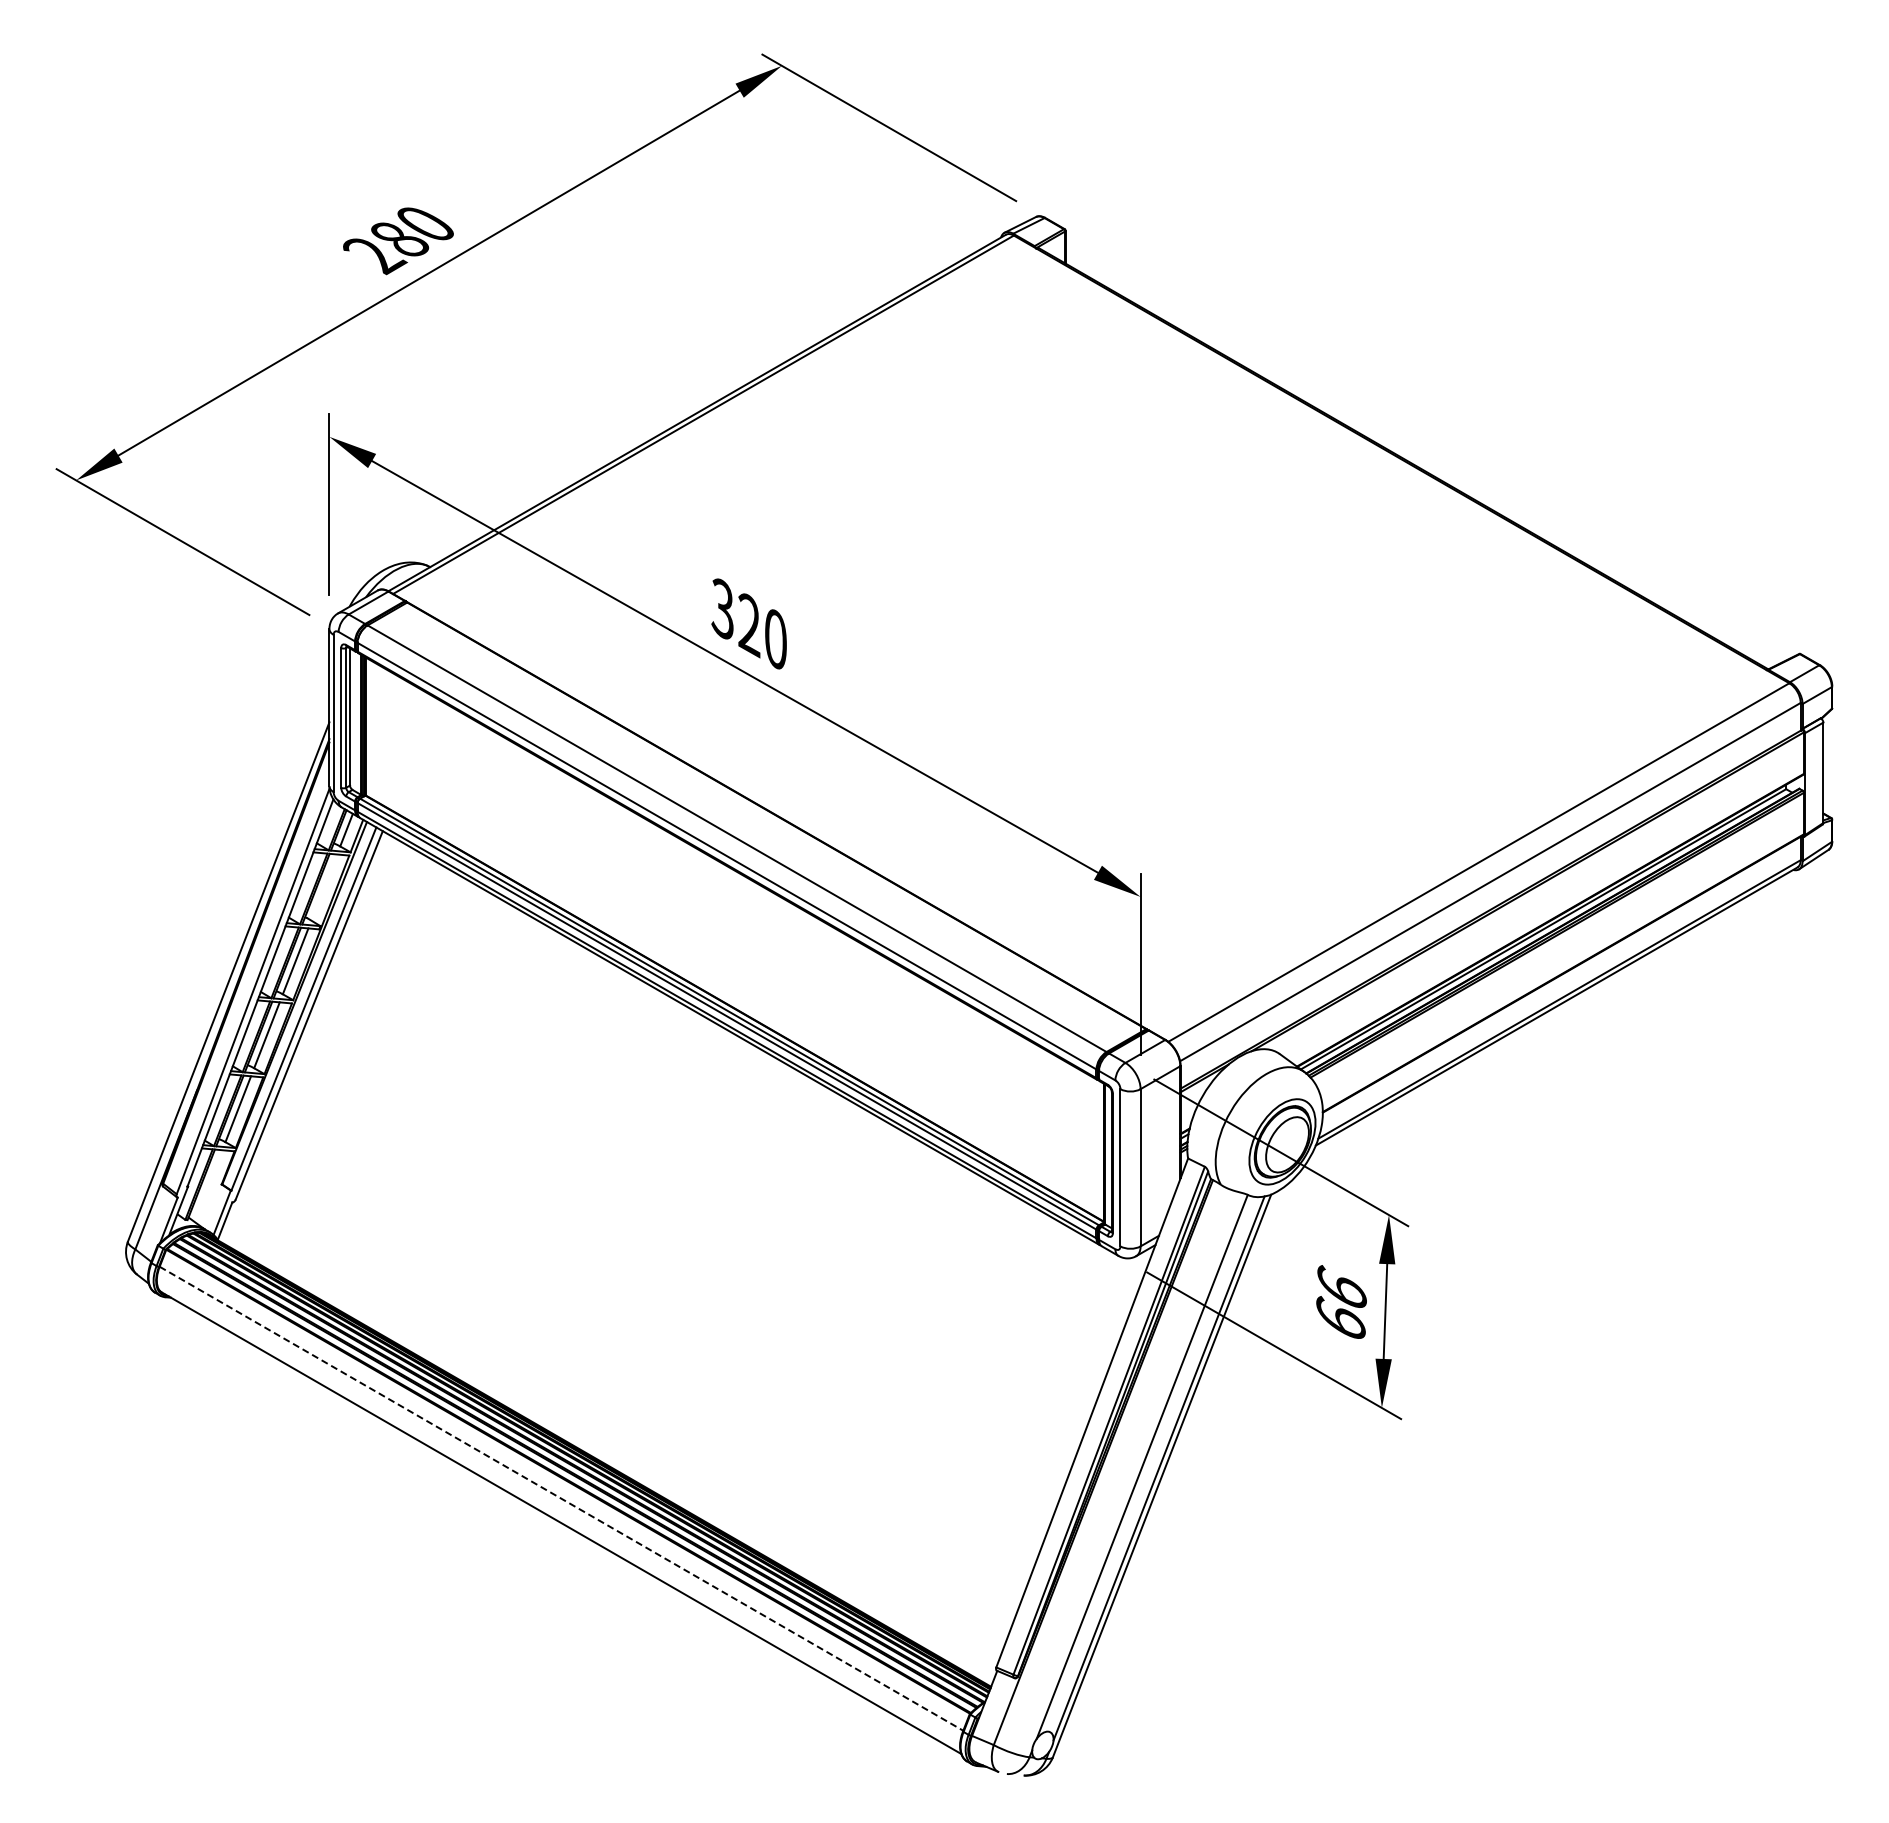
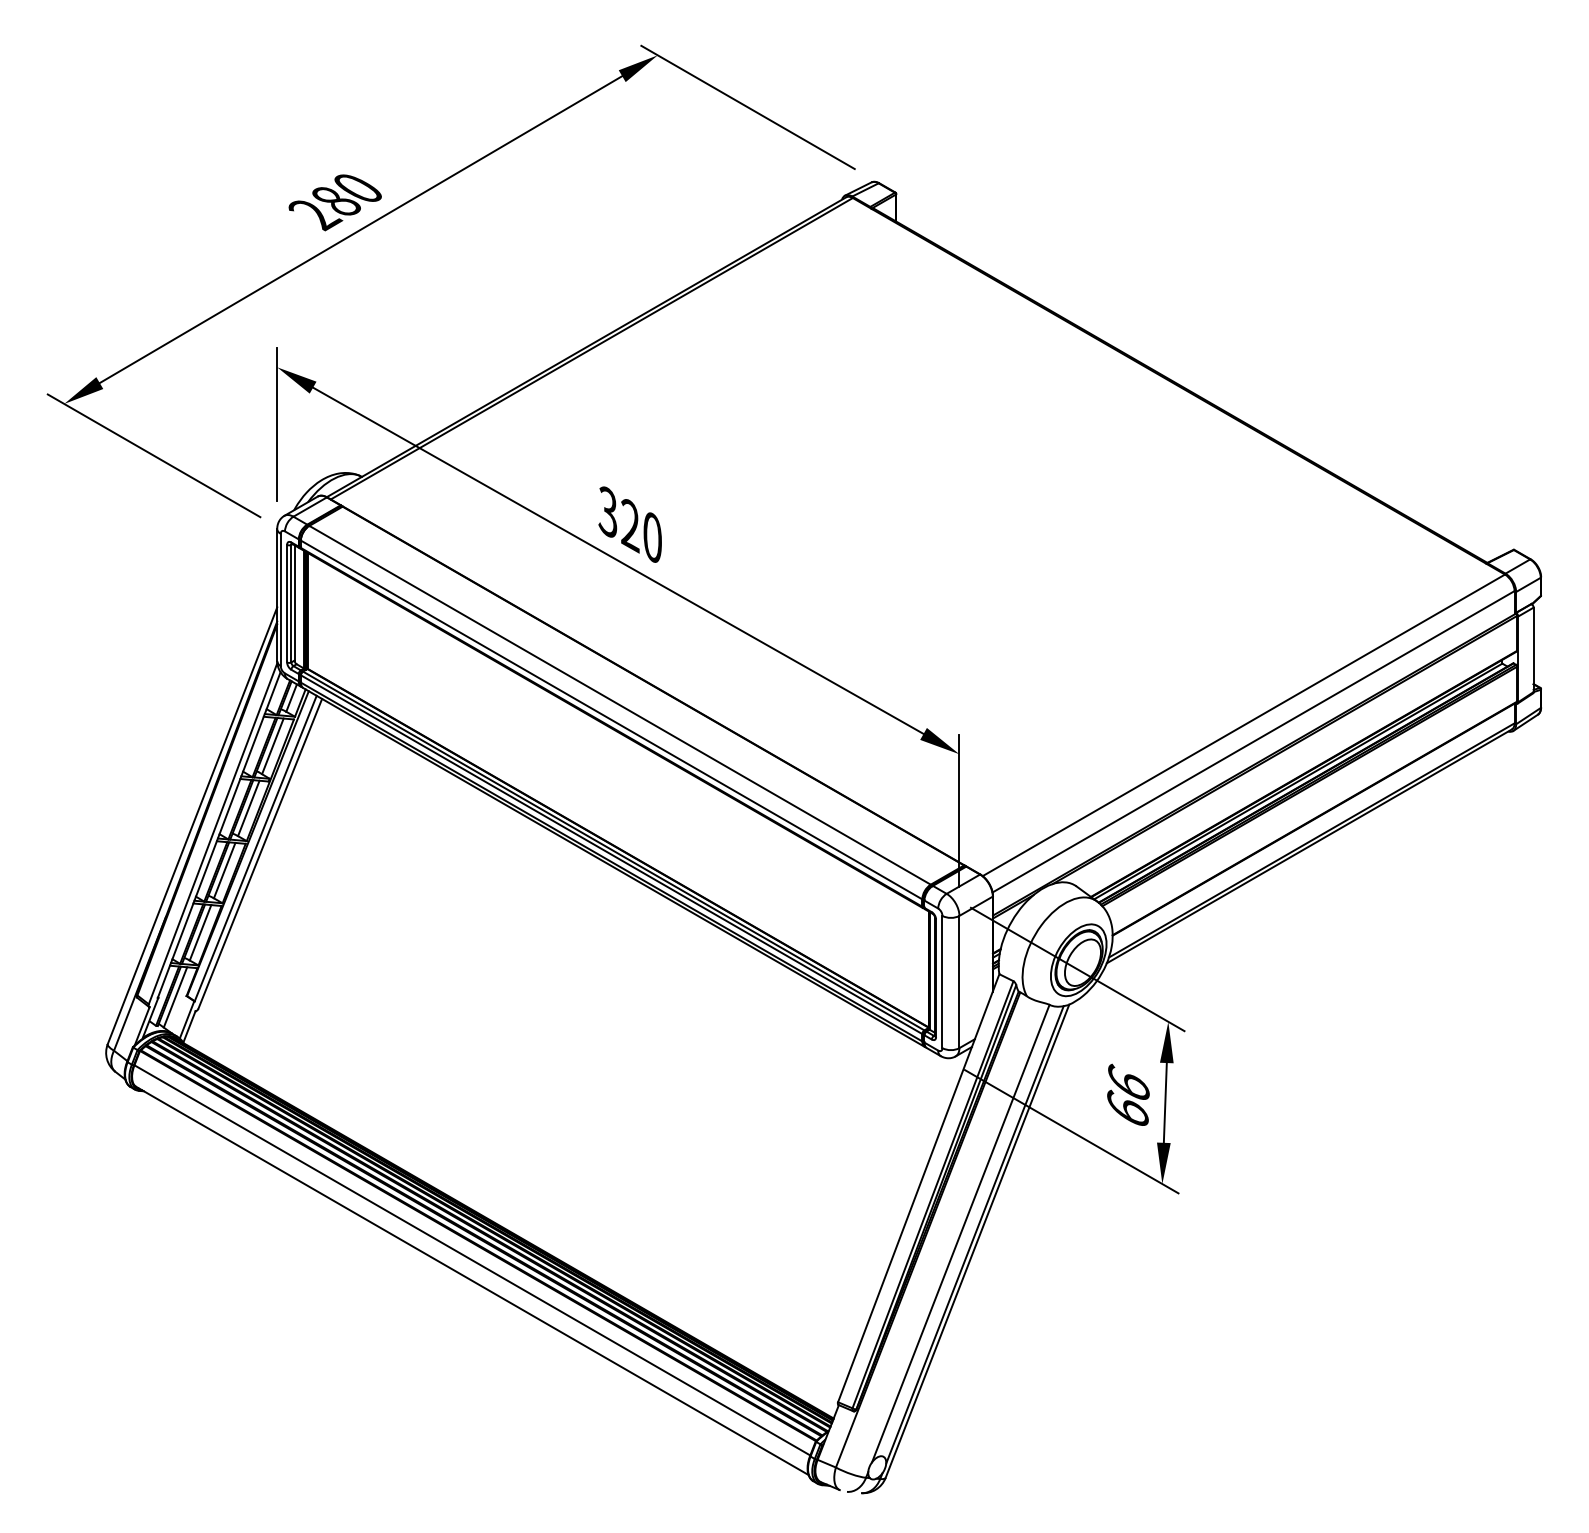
line: (324, 887) -> (273, 746), added
line: (208, 1185) -> (175, 996), added
line: (561, 1498) -> (472, 1260), dashed -> solid

